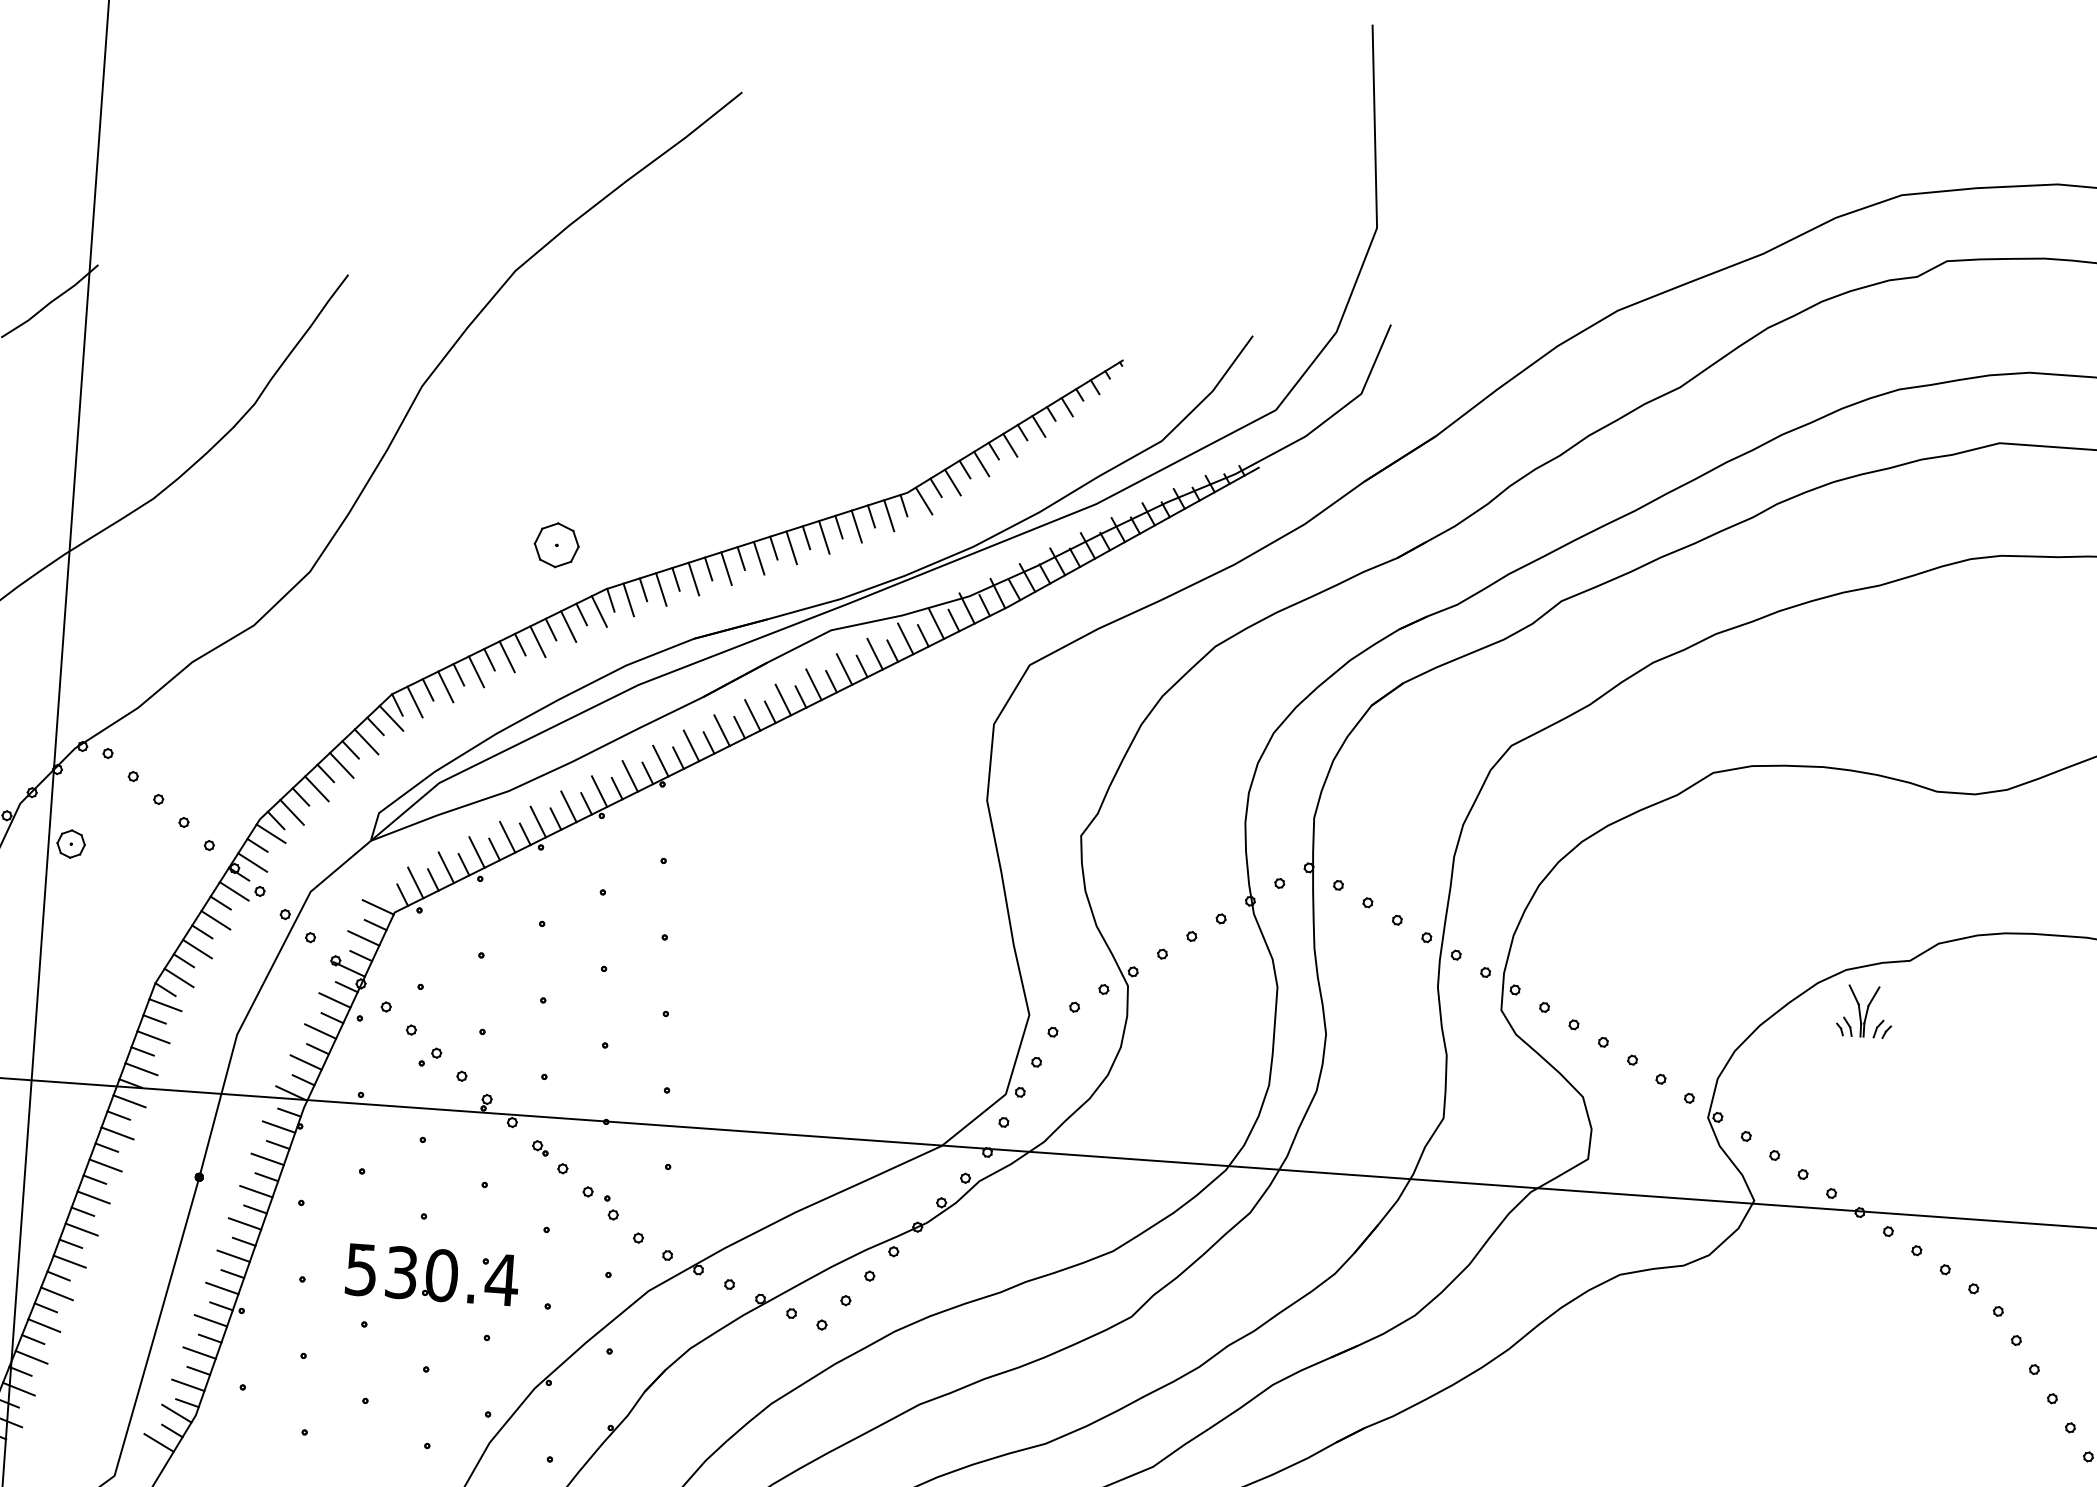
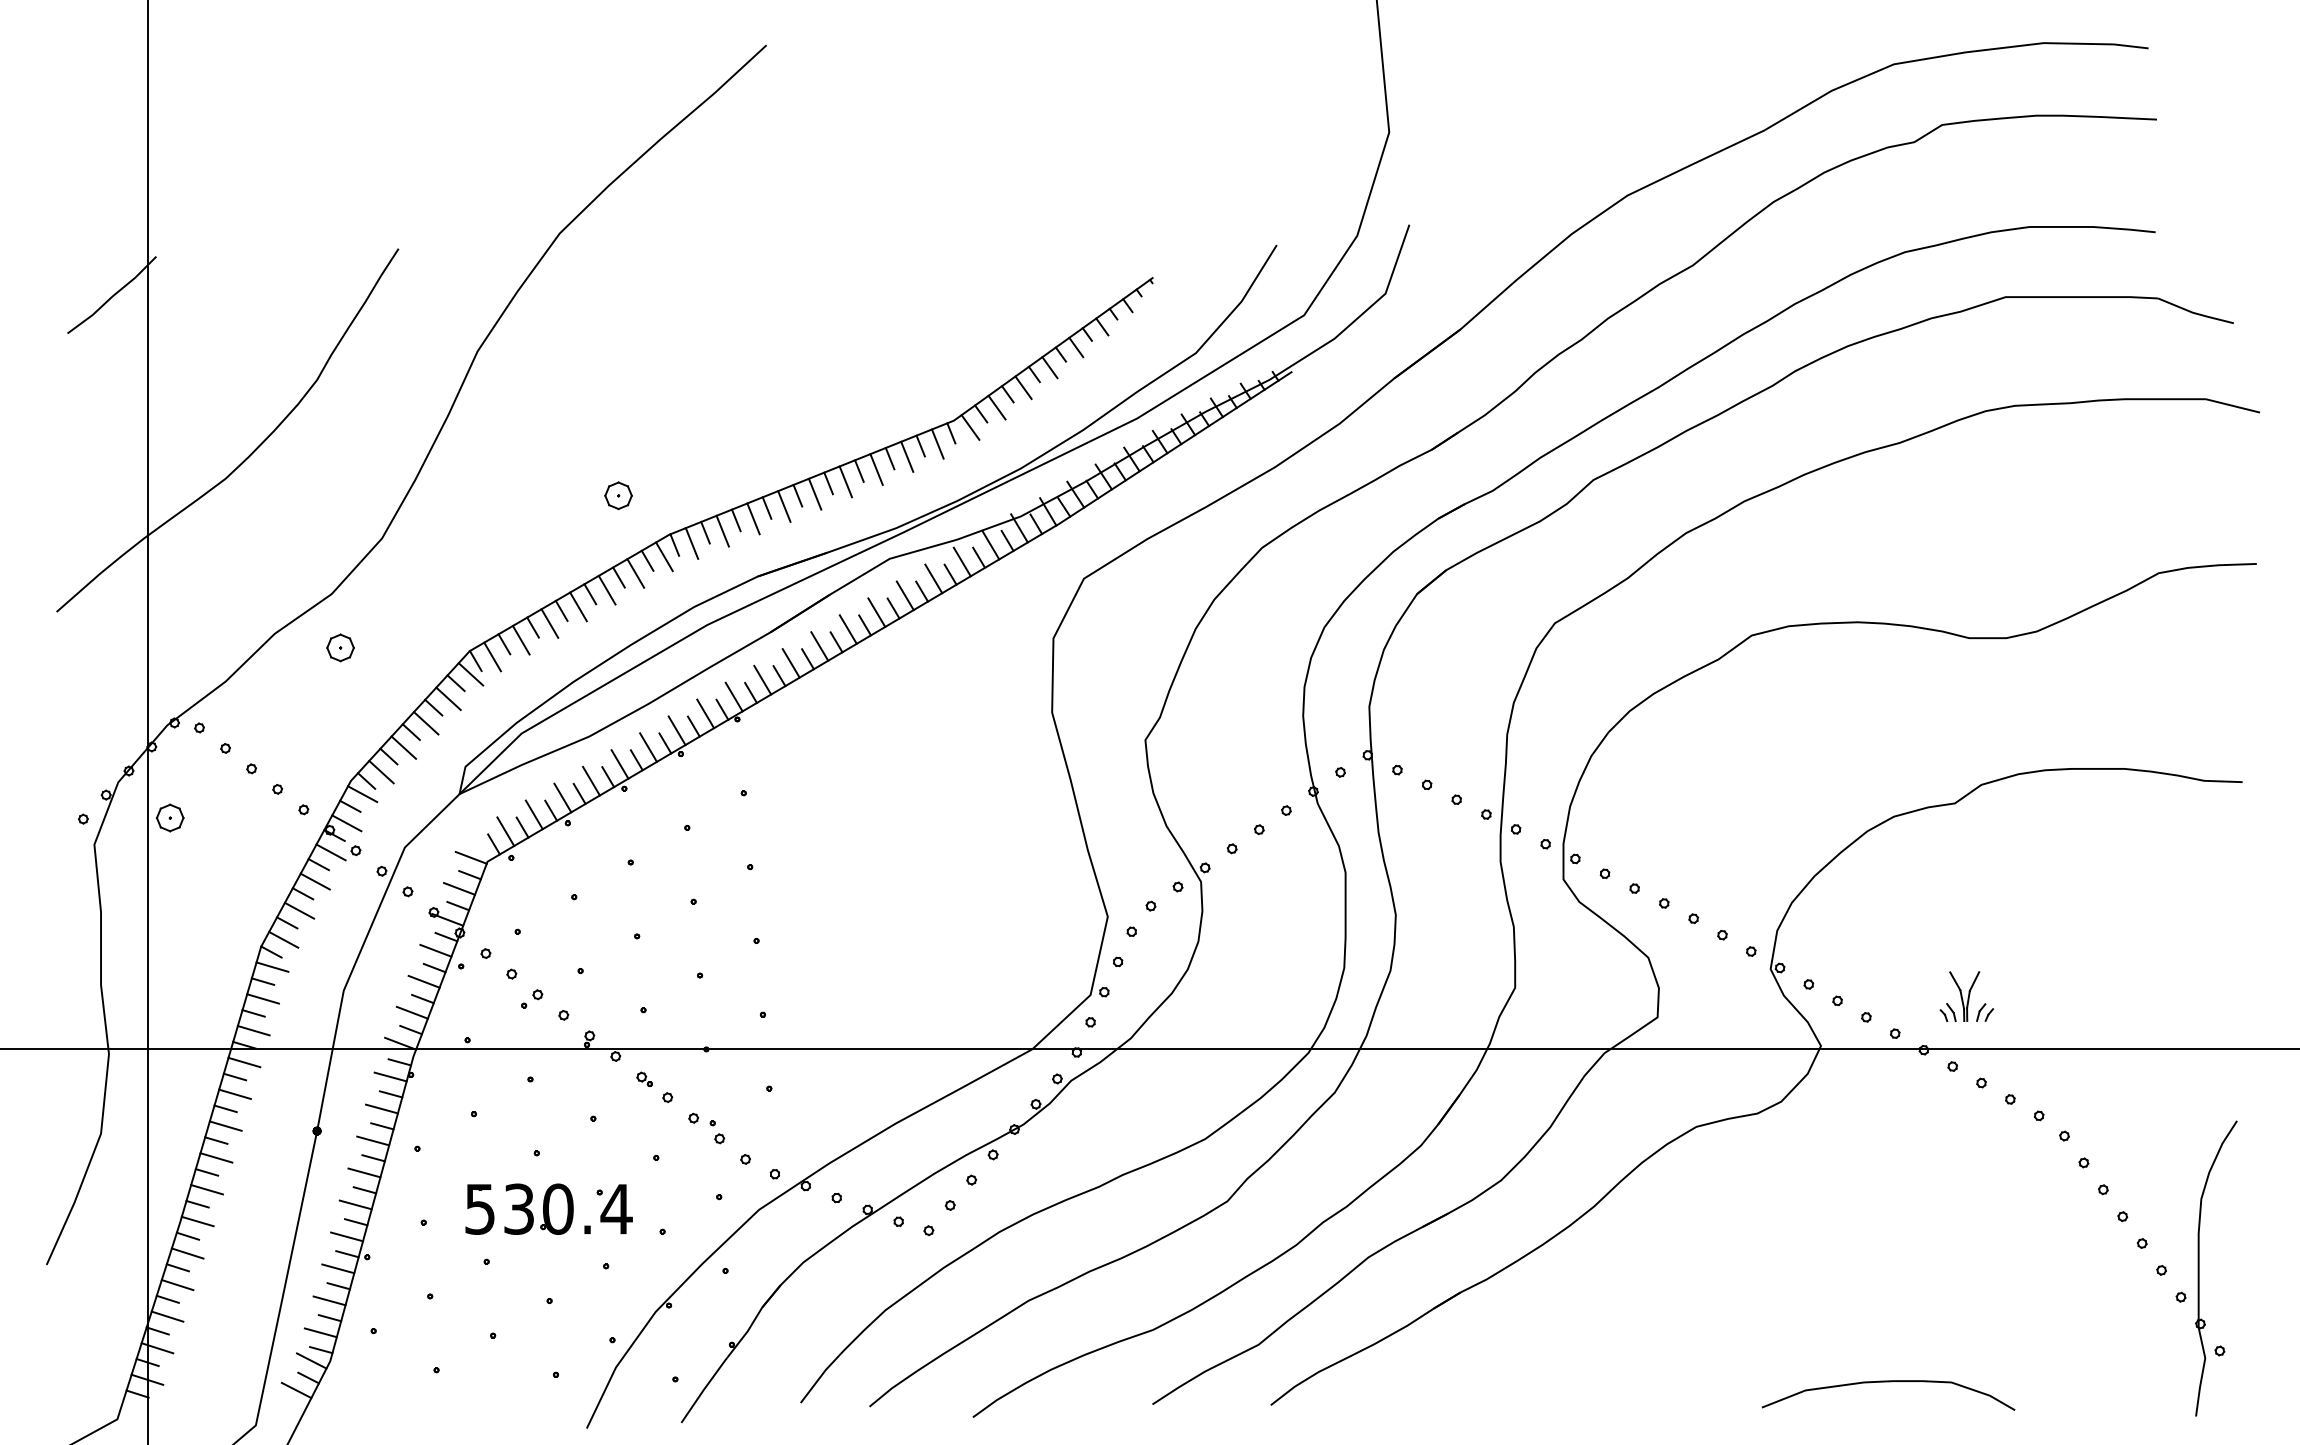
part: (556, 545) -> (618, 495), size x0.62
part: (259, 681) -> (340, 647), added
part: (1864, 1011) -> (1966, 996), moved

